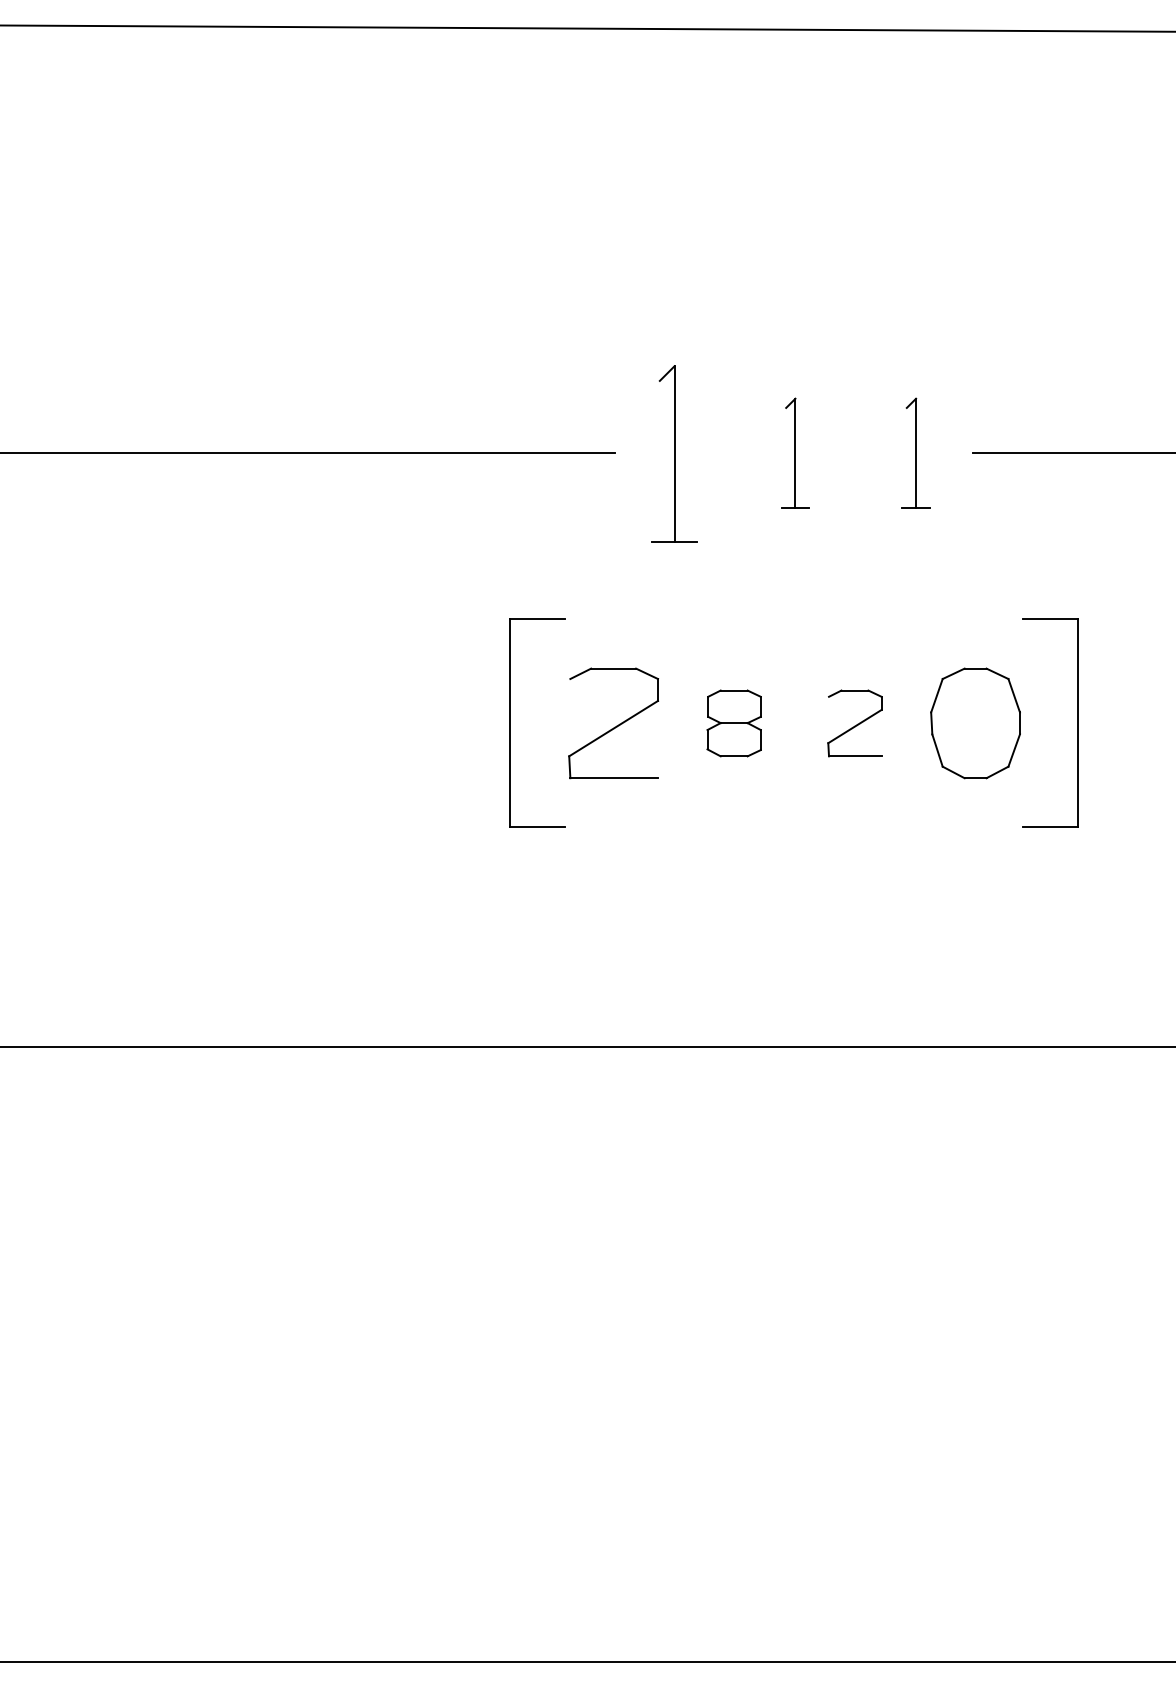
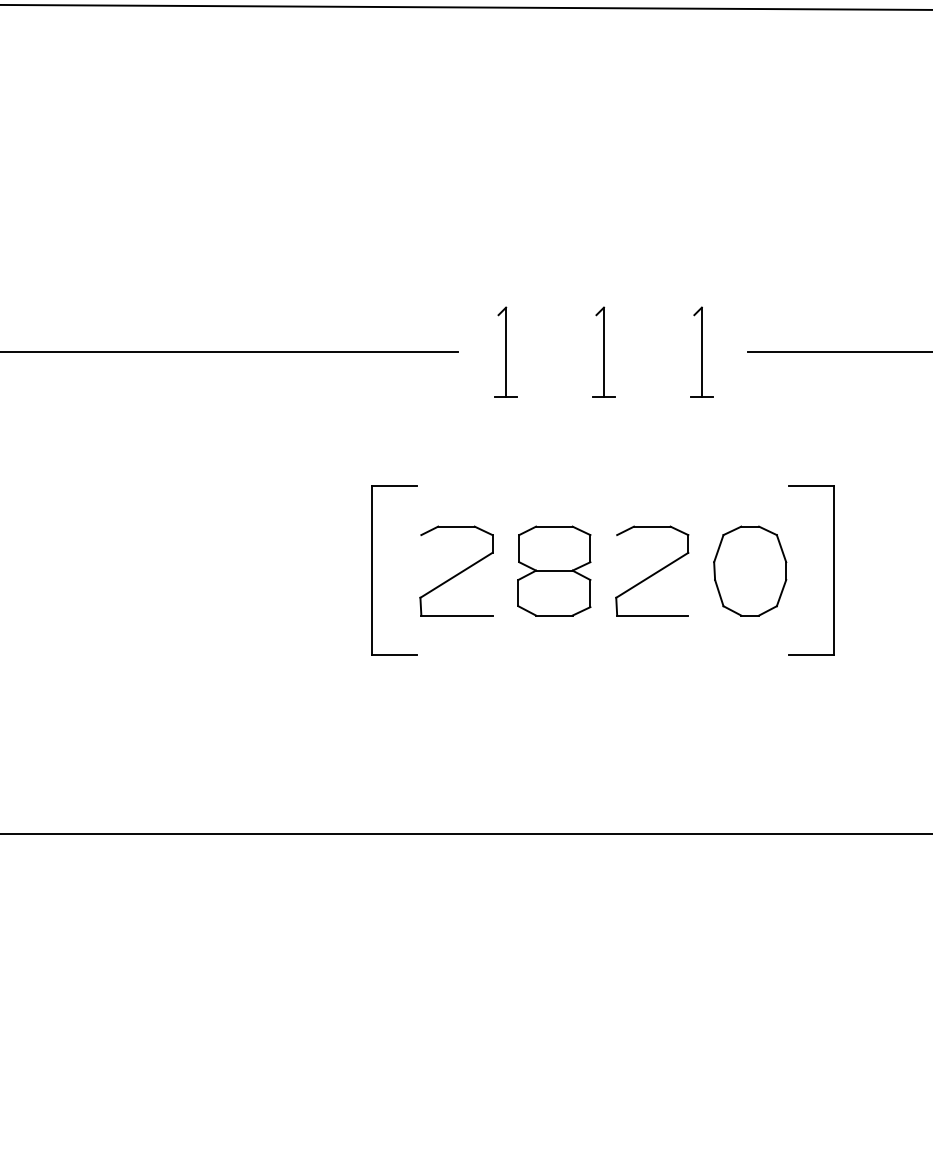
part: (674, 452) -> (505, 351), size x0.62
part: (733, 723) -> (553, 571), size x1.67
part: (854, 723) -> (651, 571), size x1.67

